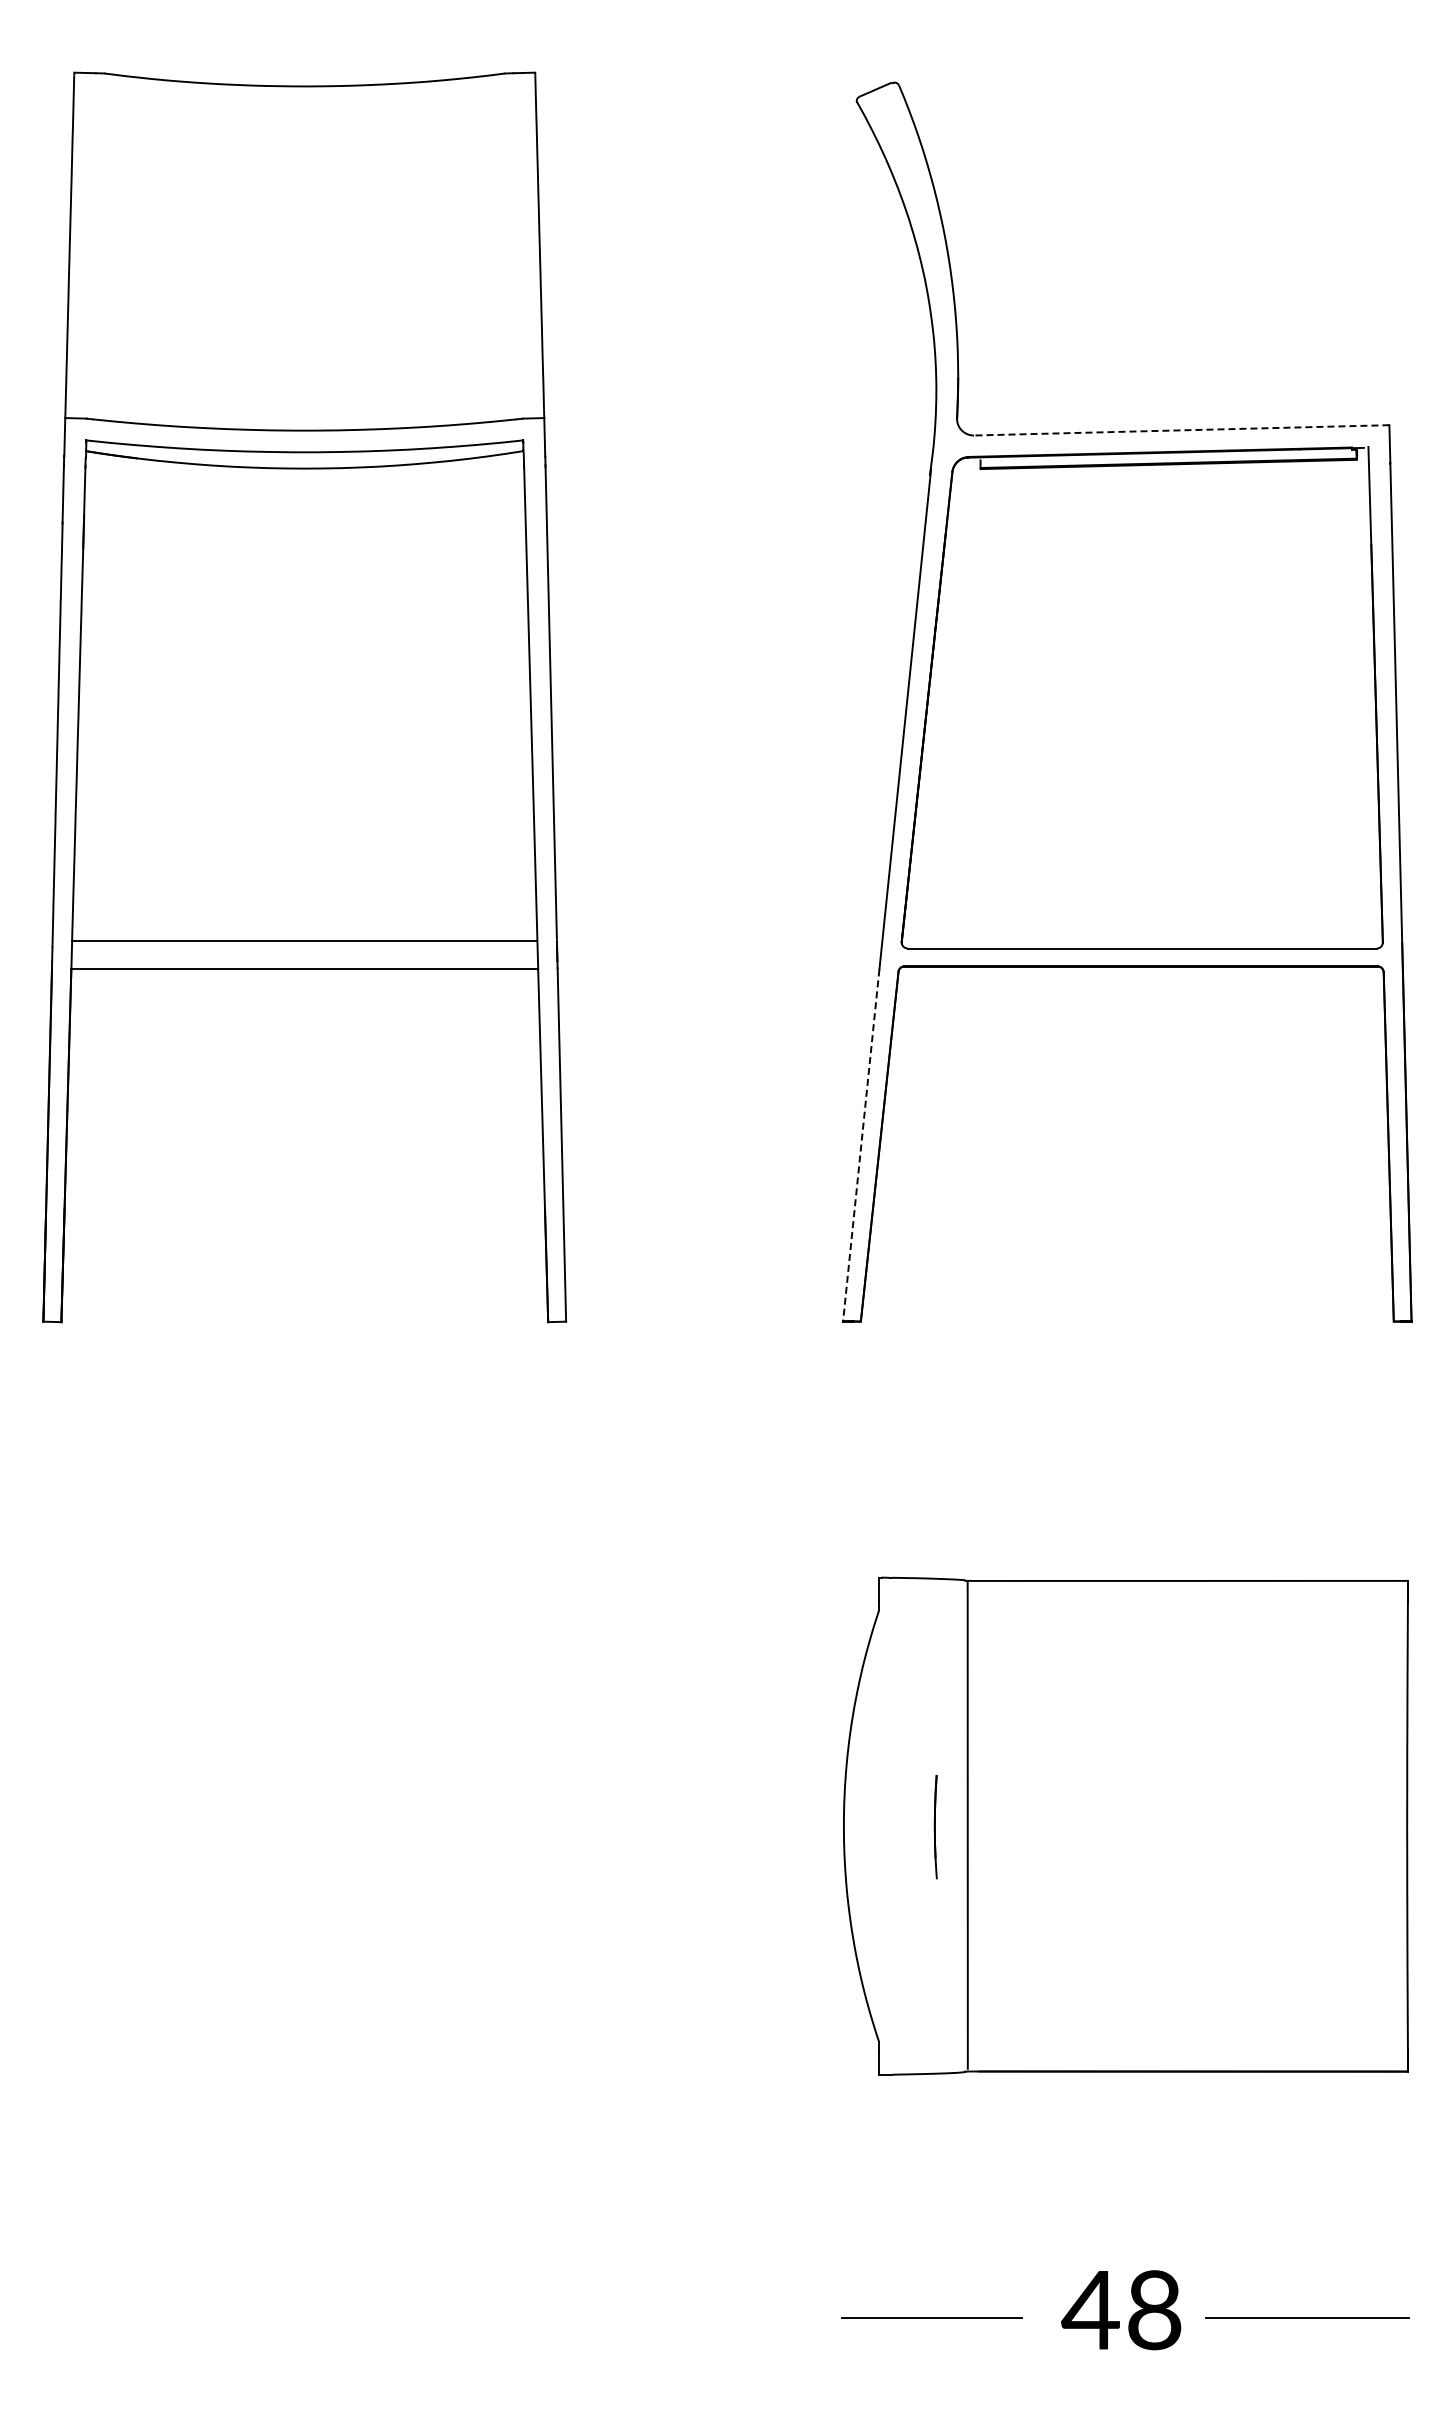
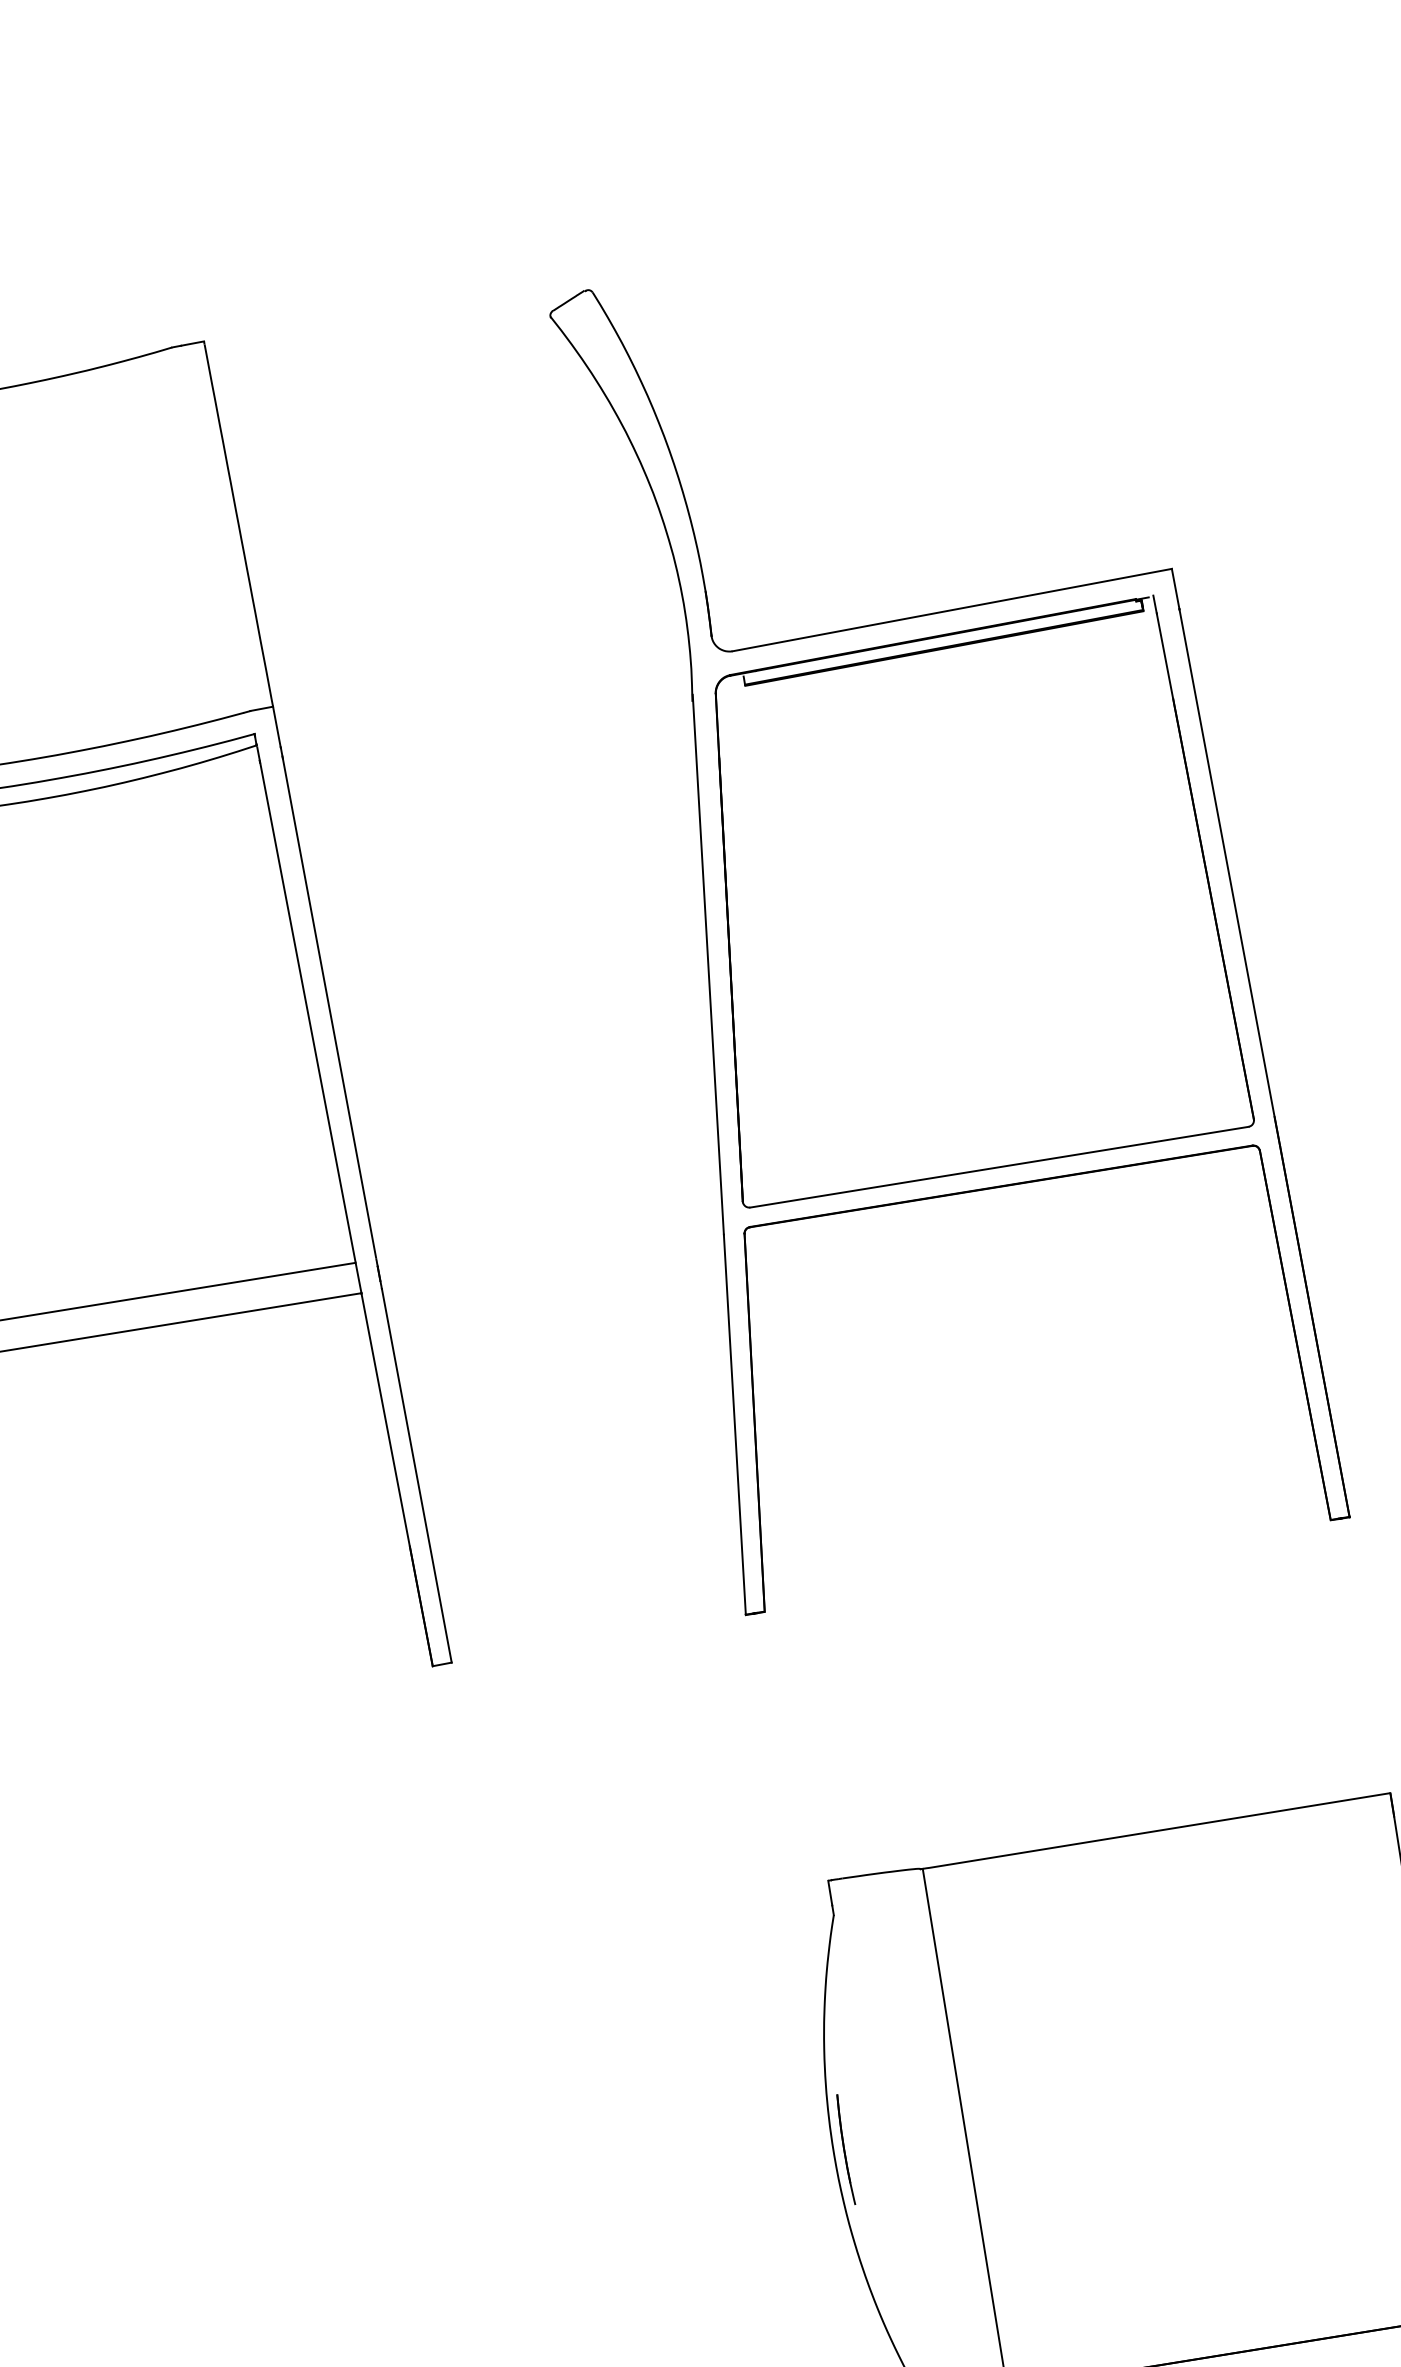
line: (1181, 430) -> (951, 610), dashed -> solid
line: (861, 1145) -> (735, 1424), dashed -> solid
part: (935, 1827) -> (845, 2150), moved

